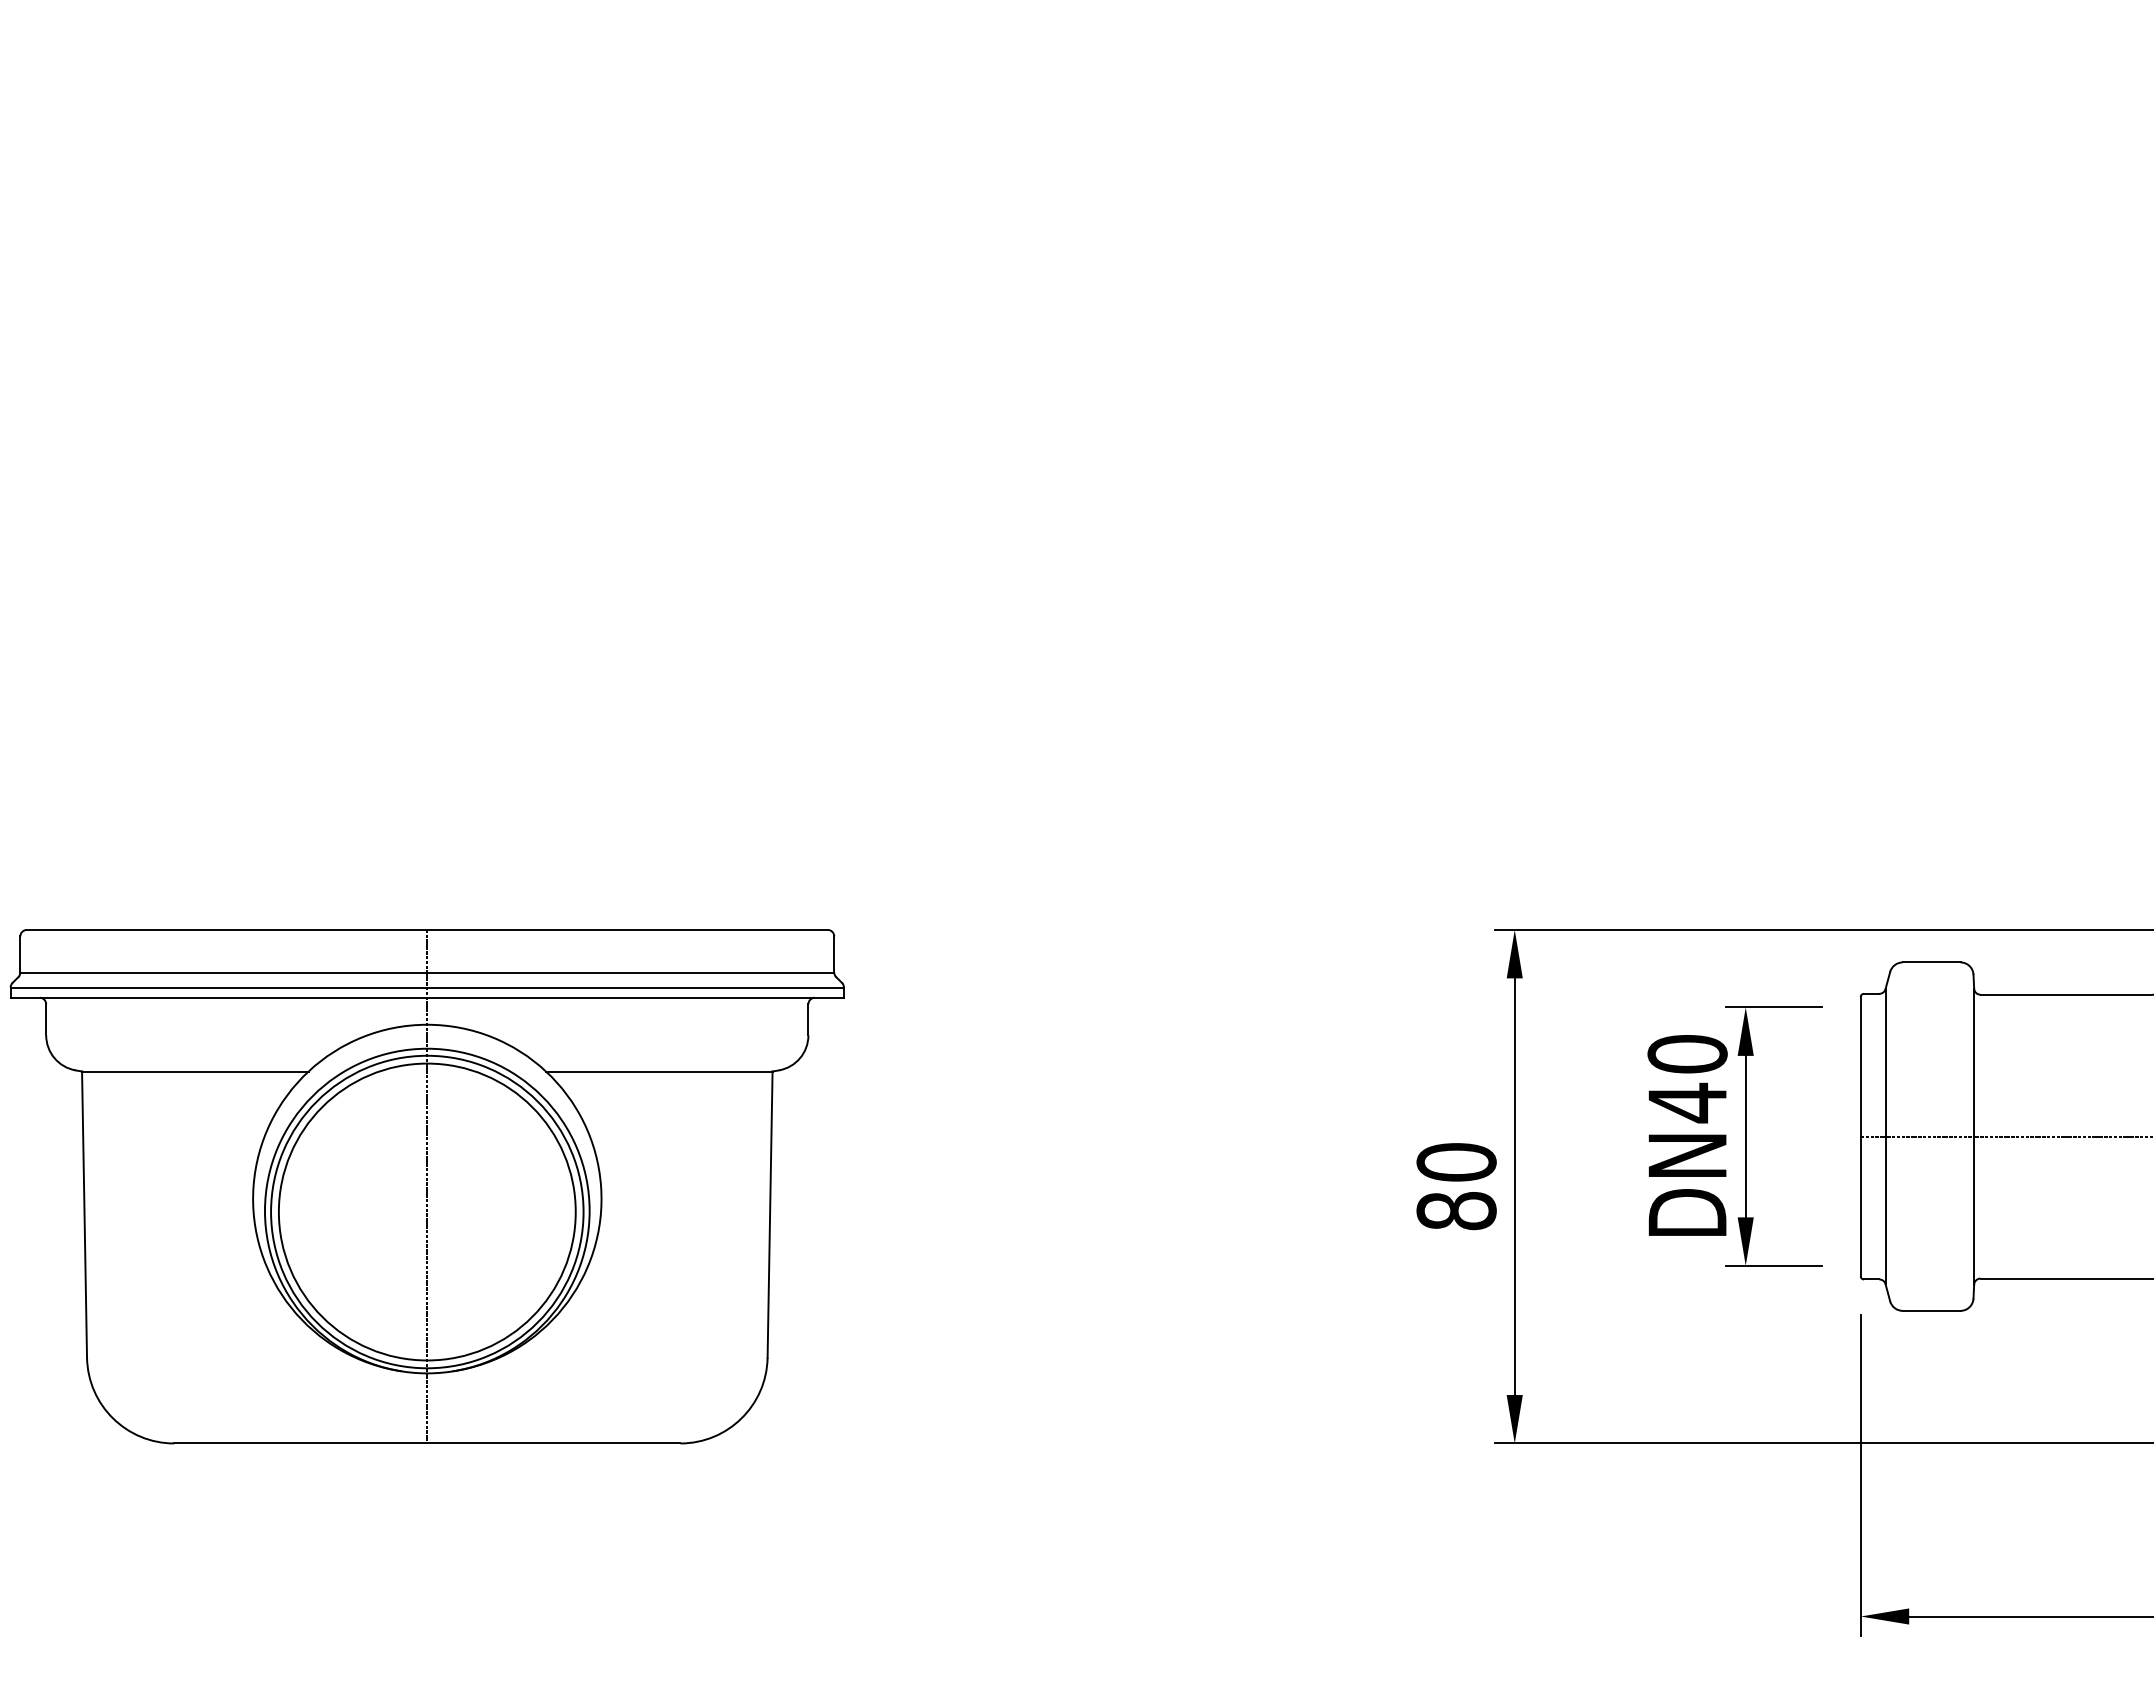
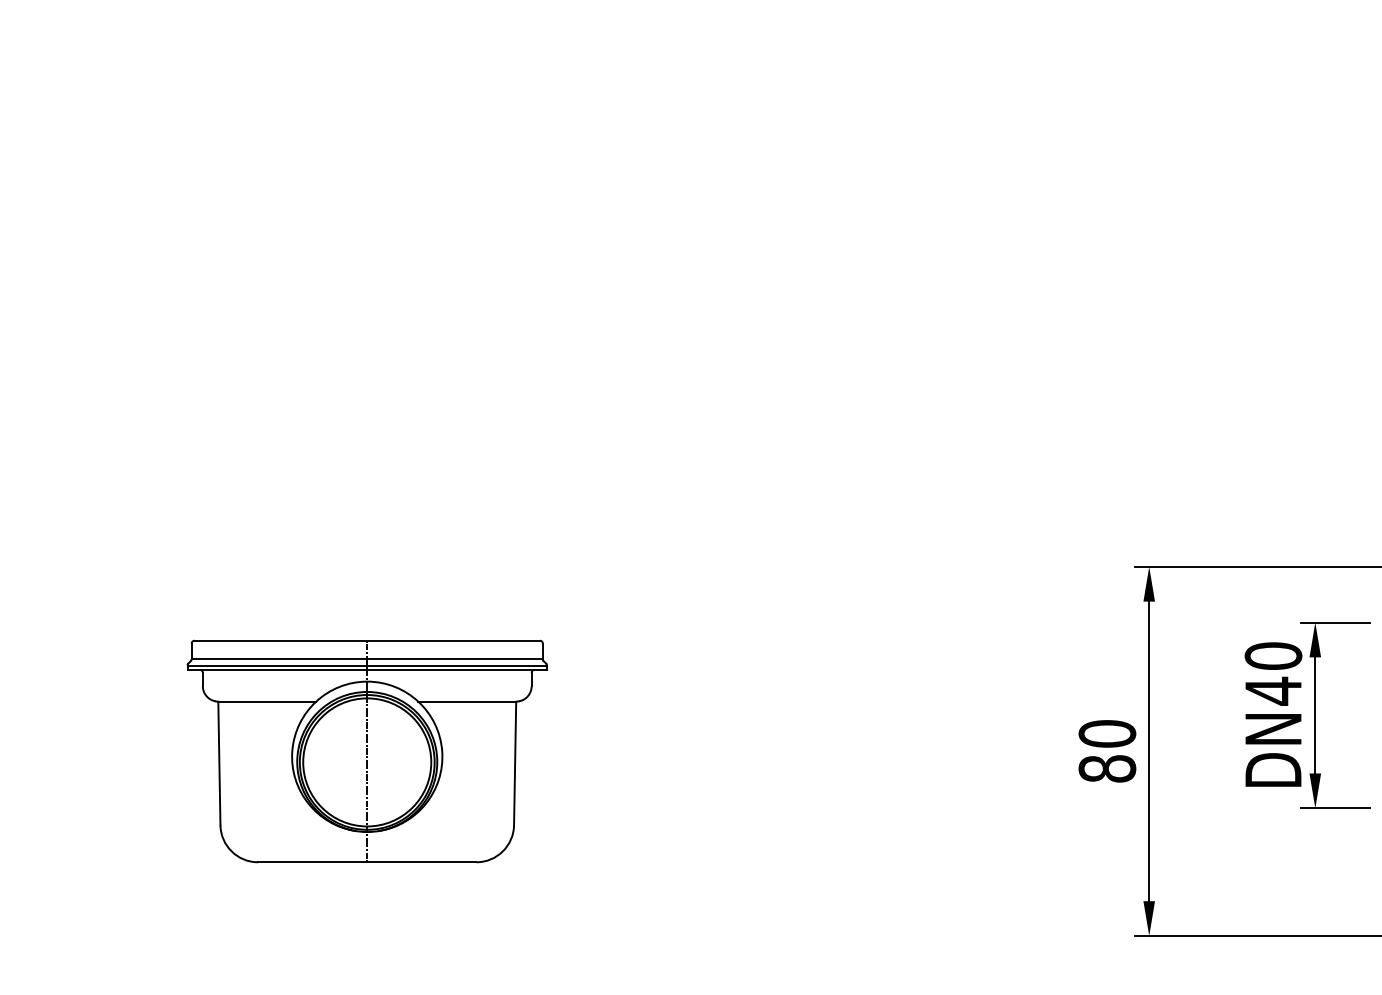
part: (426, 1186) -> (366, 751), size x0.6

